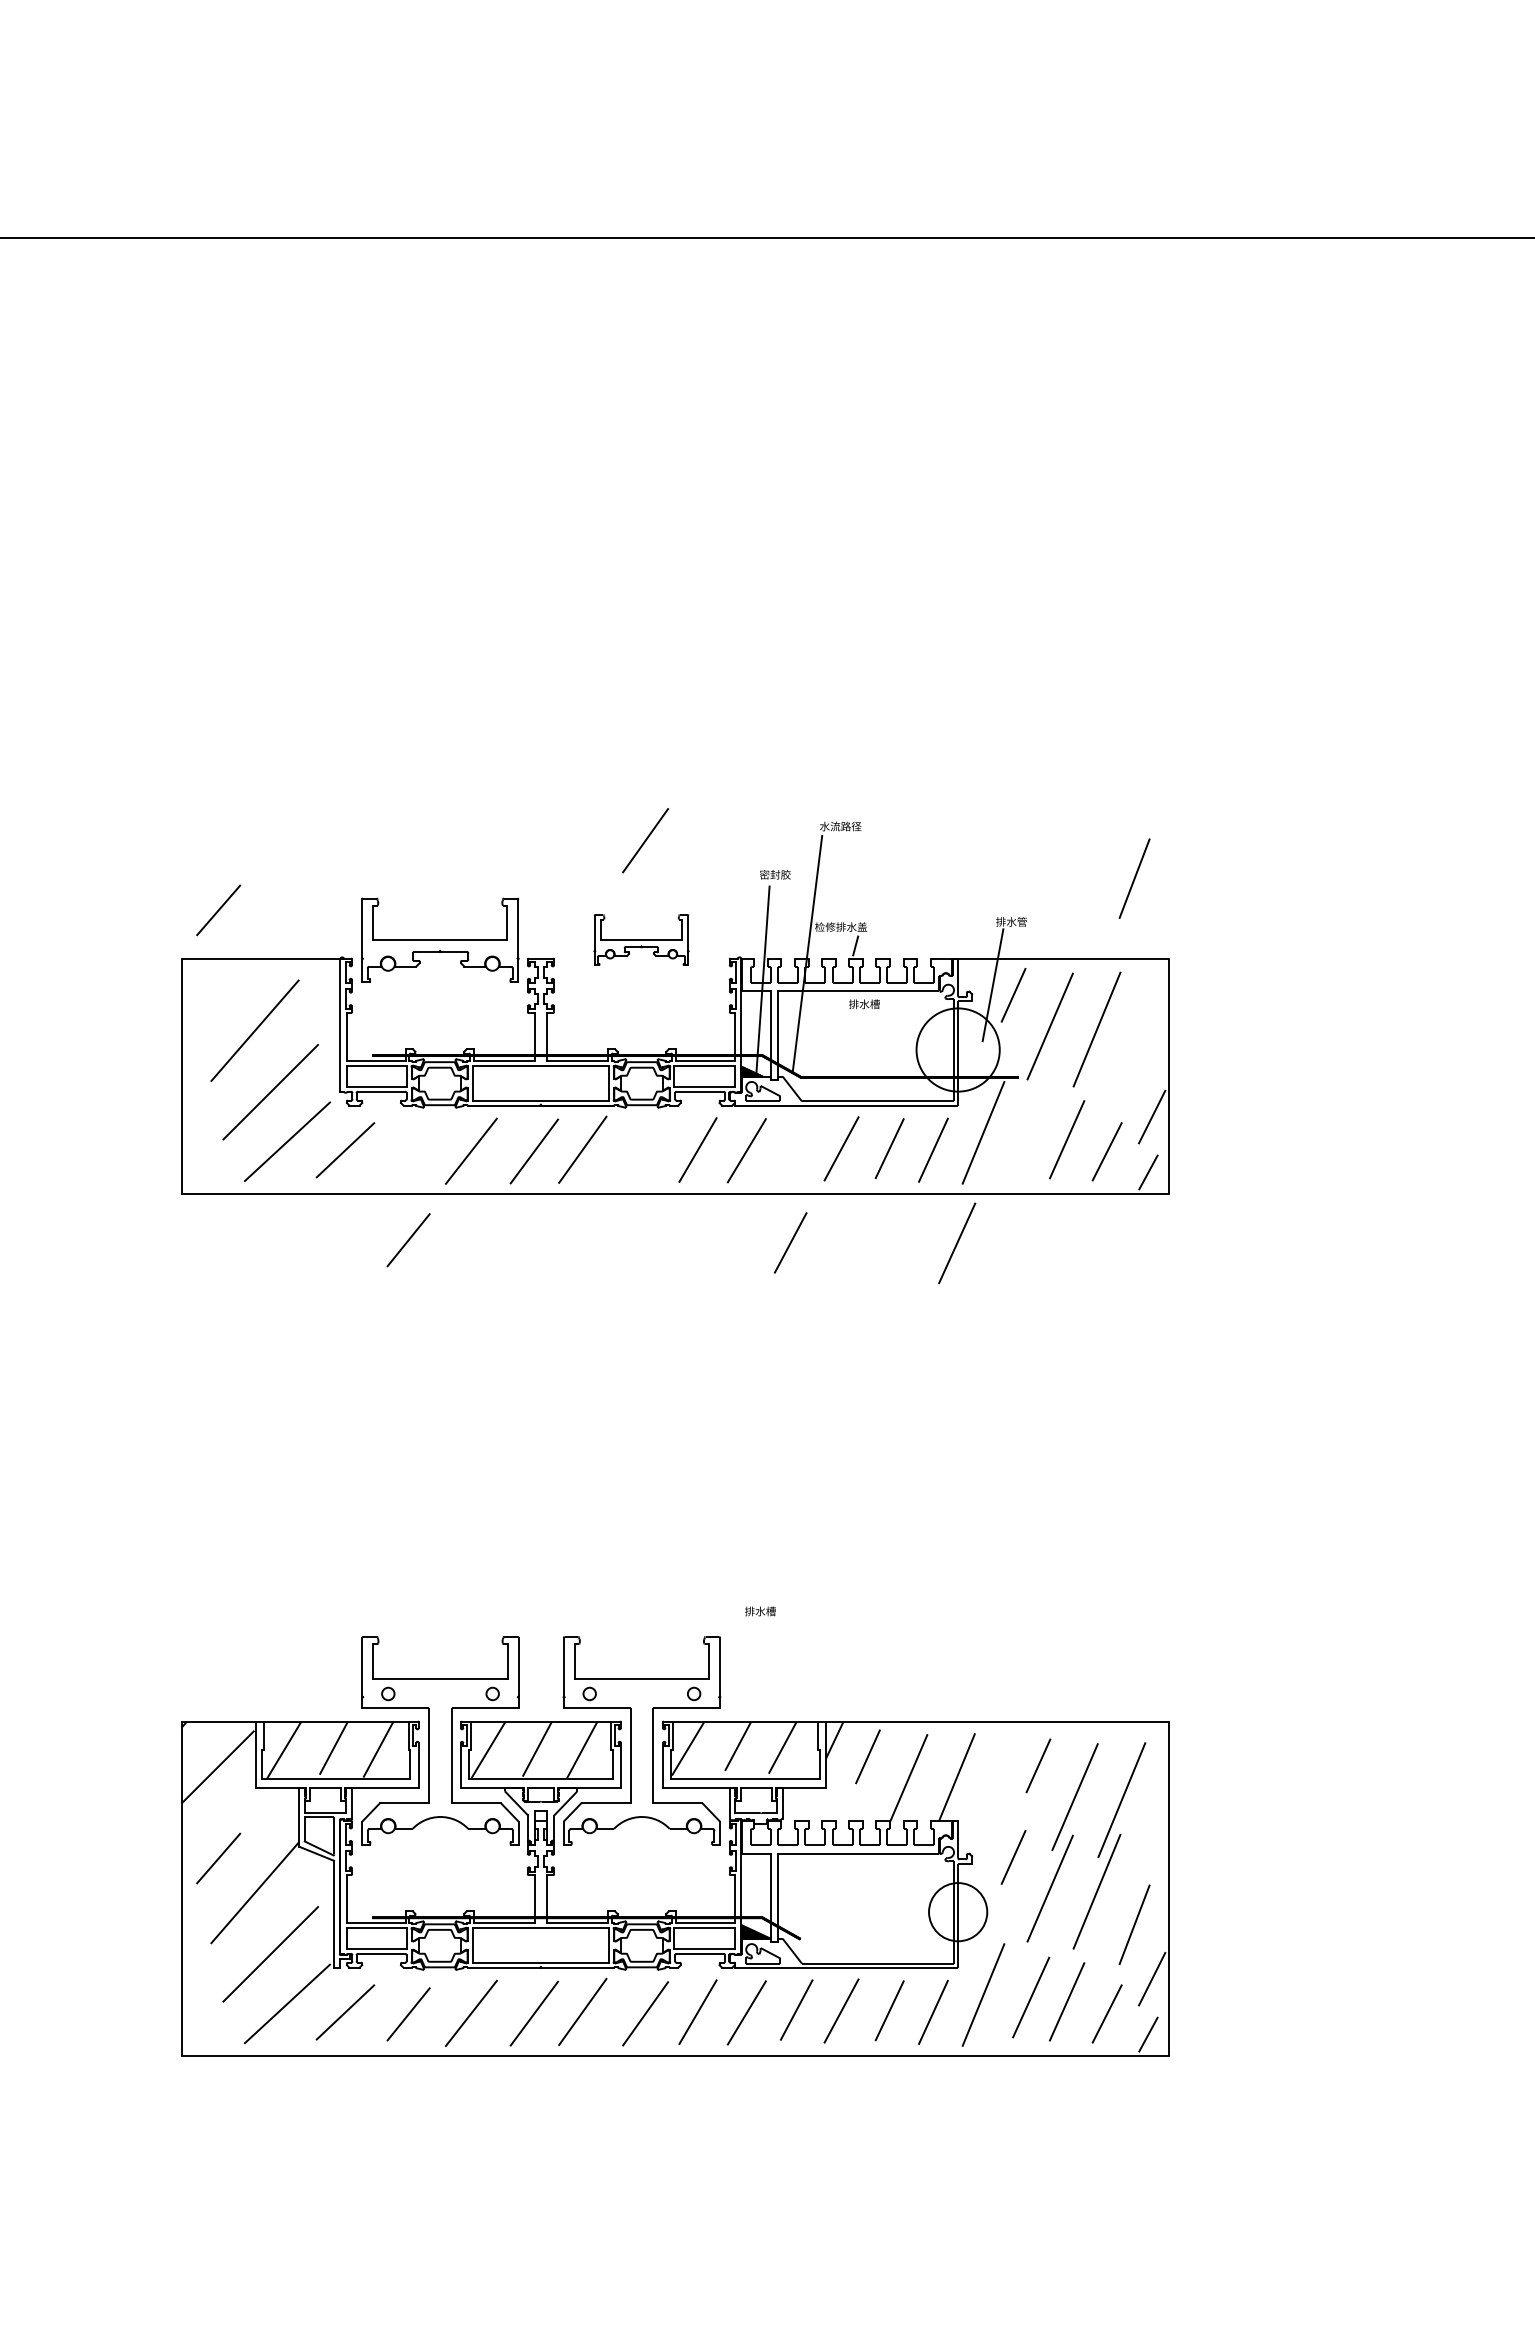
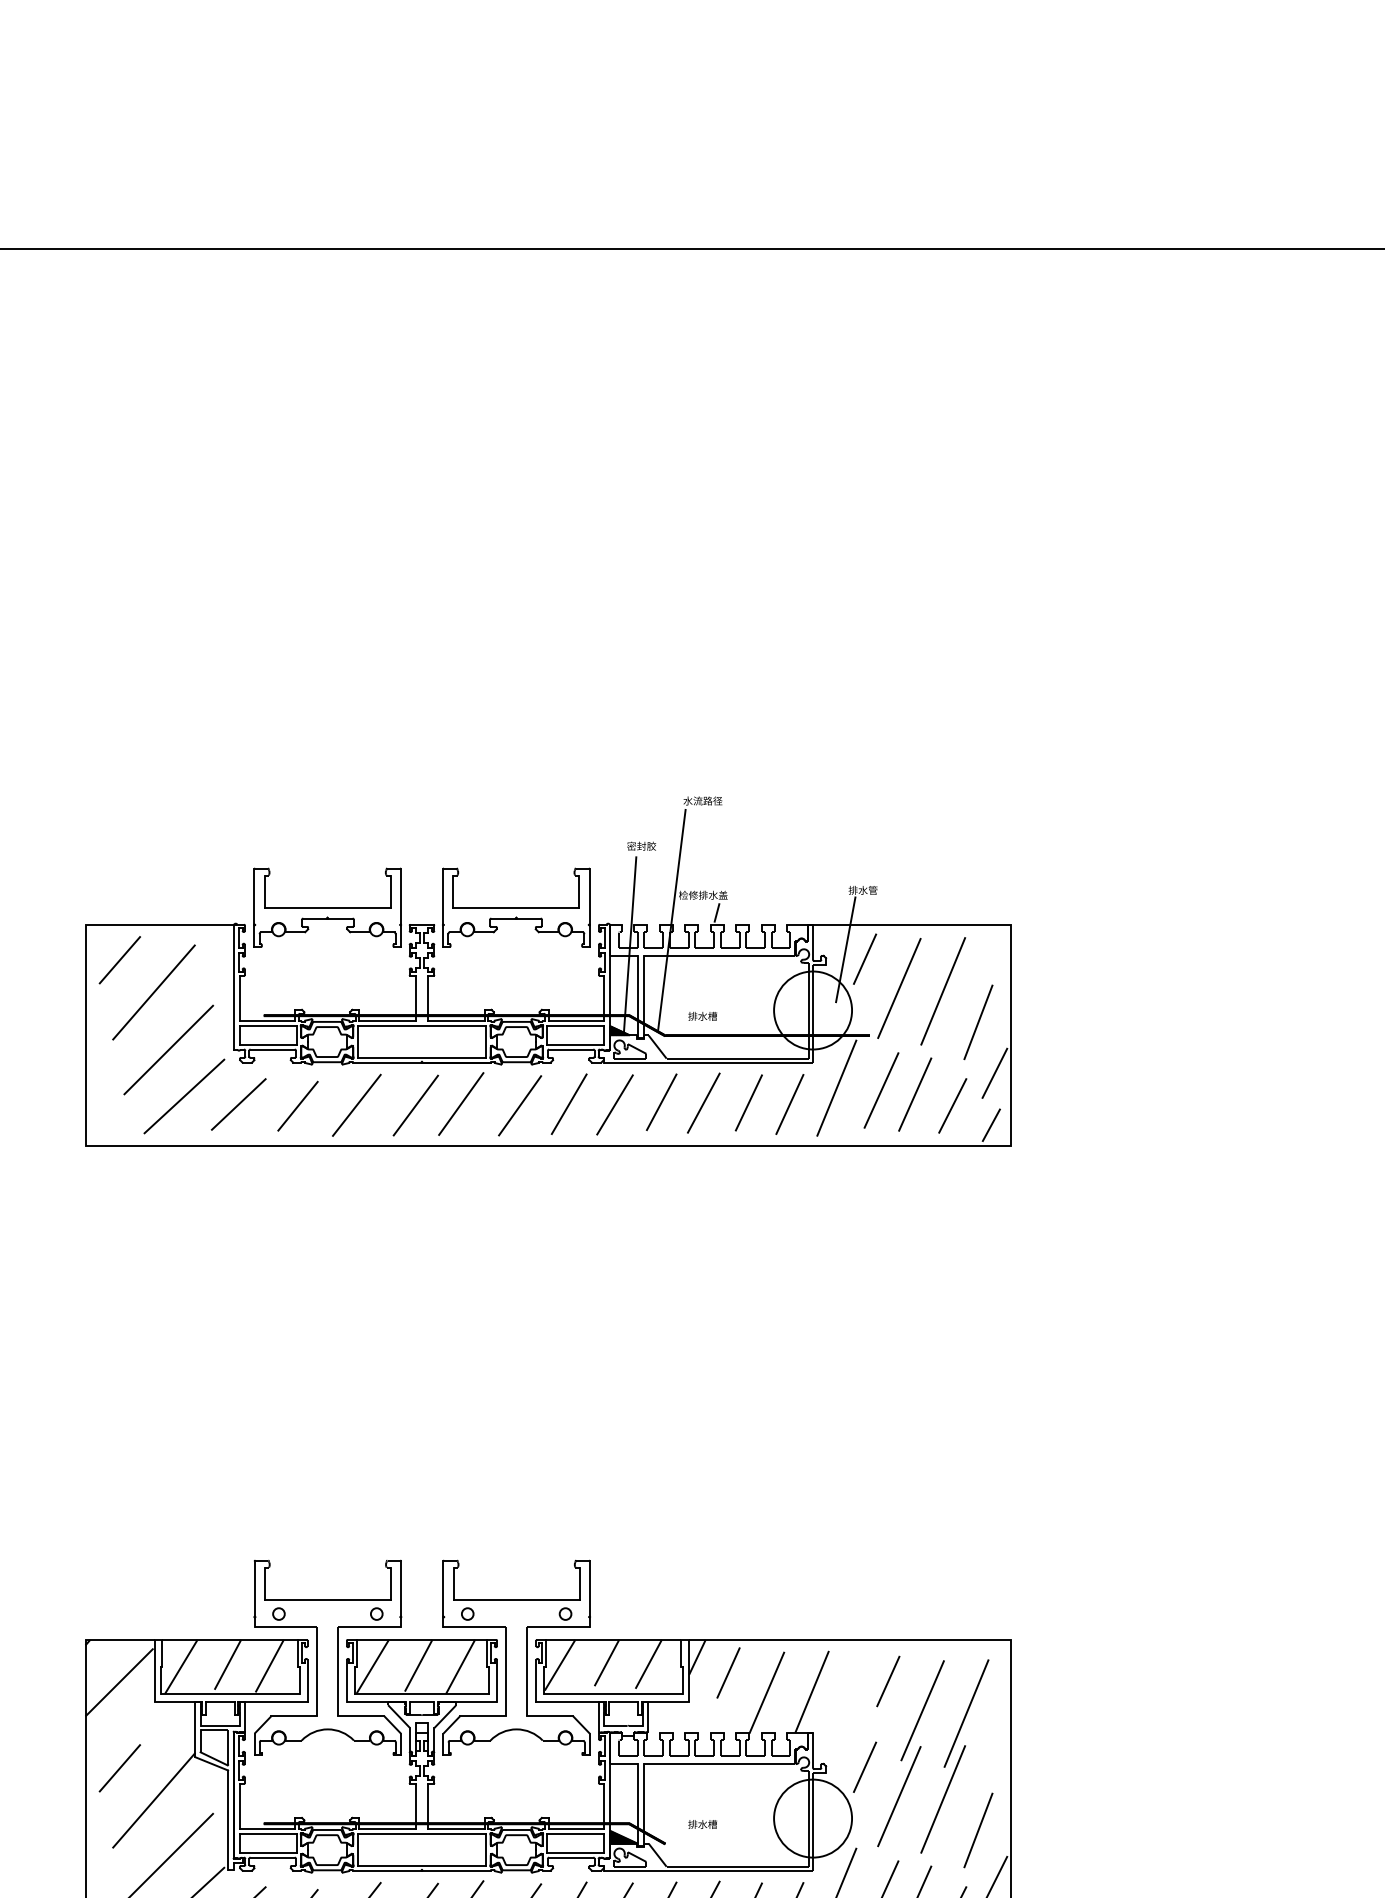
line: (645, 840) -> (520, 1105), moved
line: (1134, 878) -> (978, 1022), moved
line: (218, 910) -> (119, 960), moved
part: (641, 939) -> (516, 906), size x1.67
text: (864, 1004) -> (702, 1016), moved
line: (408, 1240) -> (297, 1106), moved
line: (790, 1242) -> (661, 1101), moved
line: (957, 1243) -> (881, 1090), moved
text: (760, 1611) -> (702, 1824), moved
circle: (957, 1911) -> (812, 1817), size x1.43

